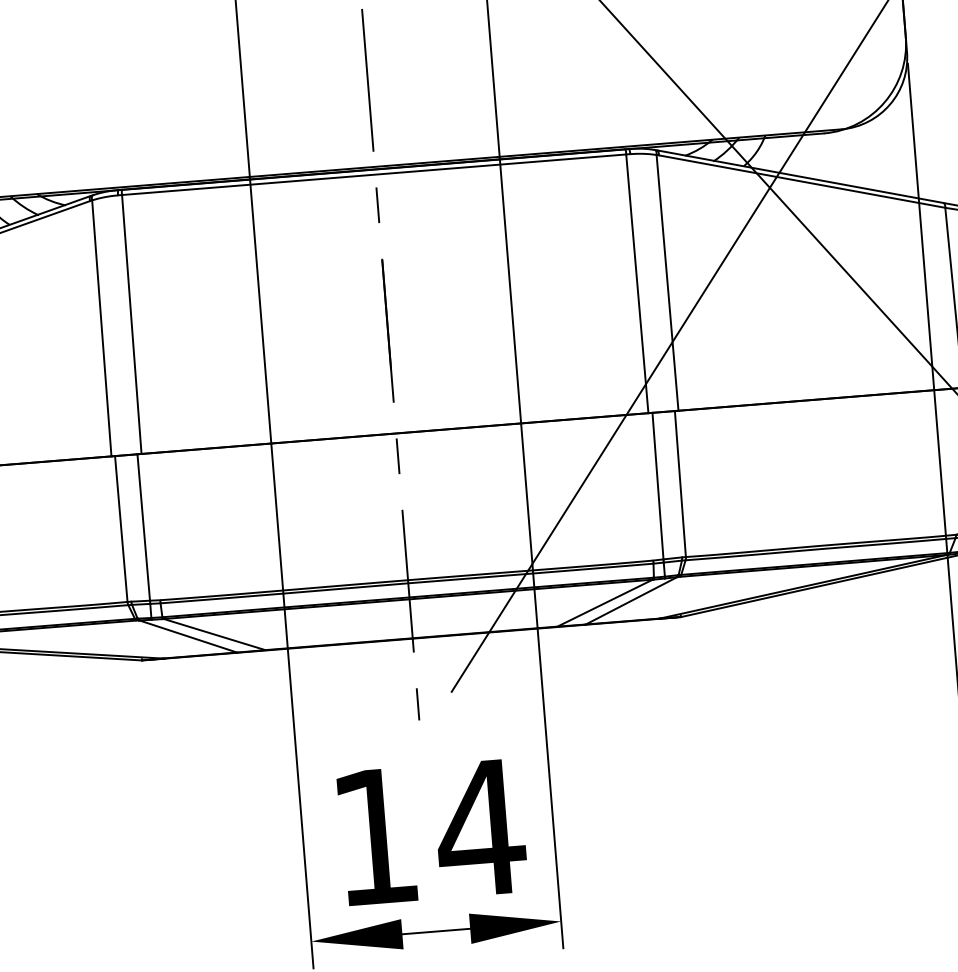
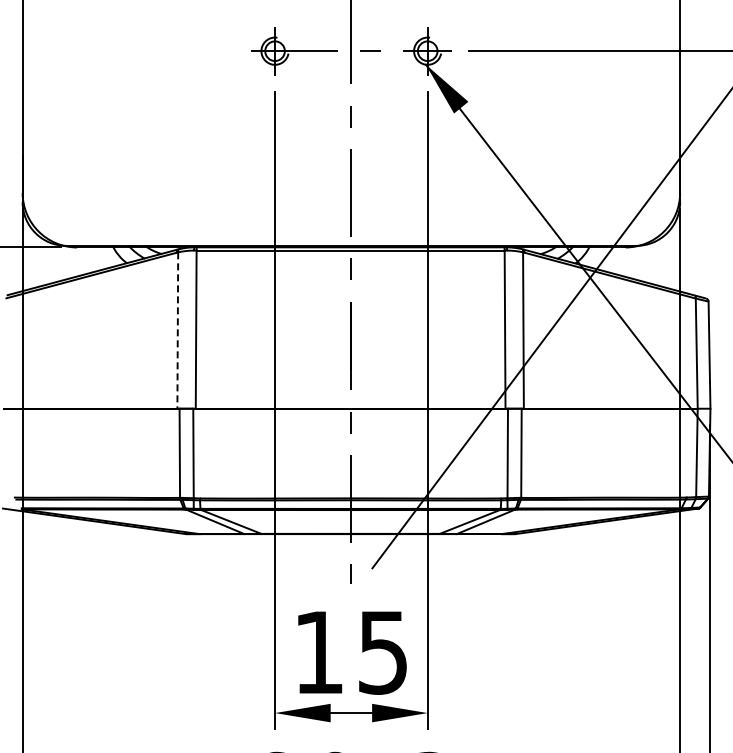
line: (101, 329) -> (177, 331), solid -> dashed
text: (479, 828) -> (382, 652), 14 -> 15

